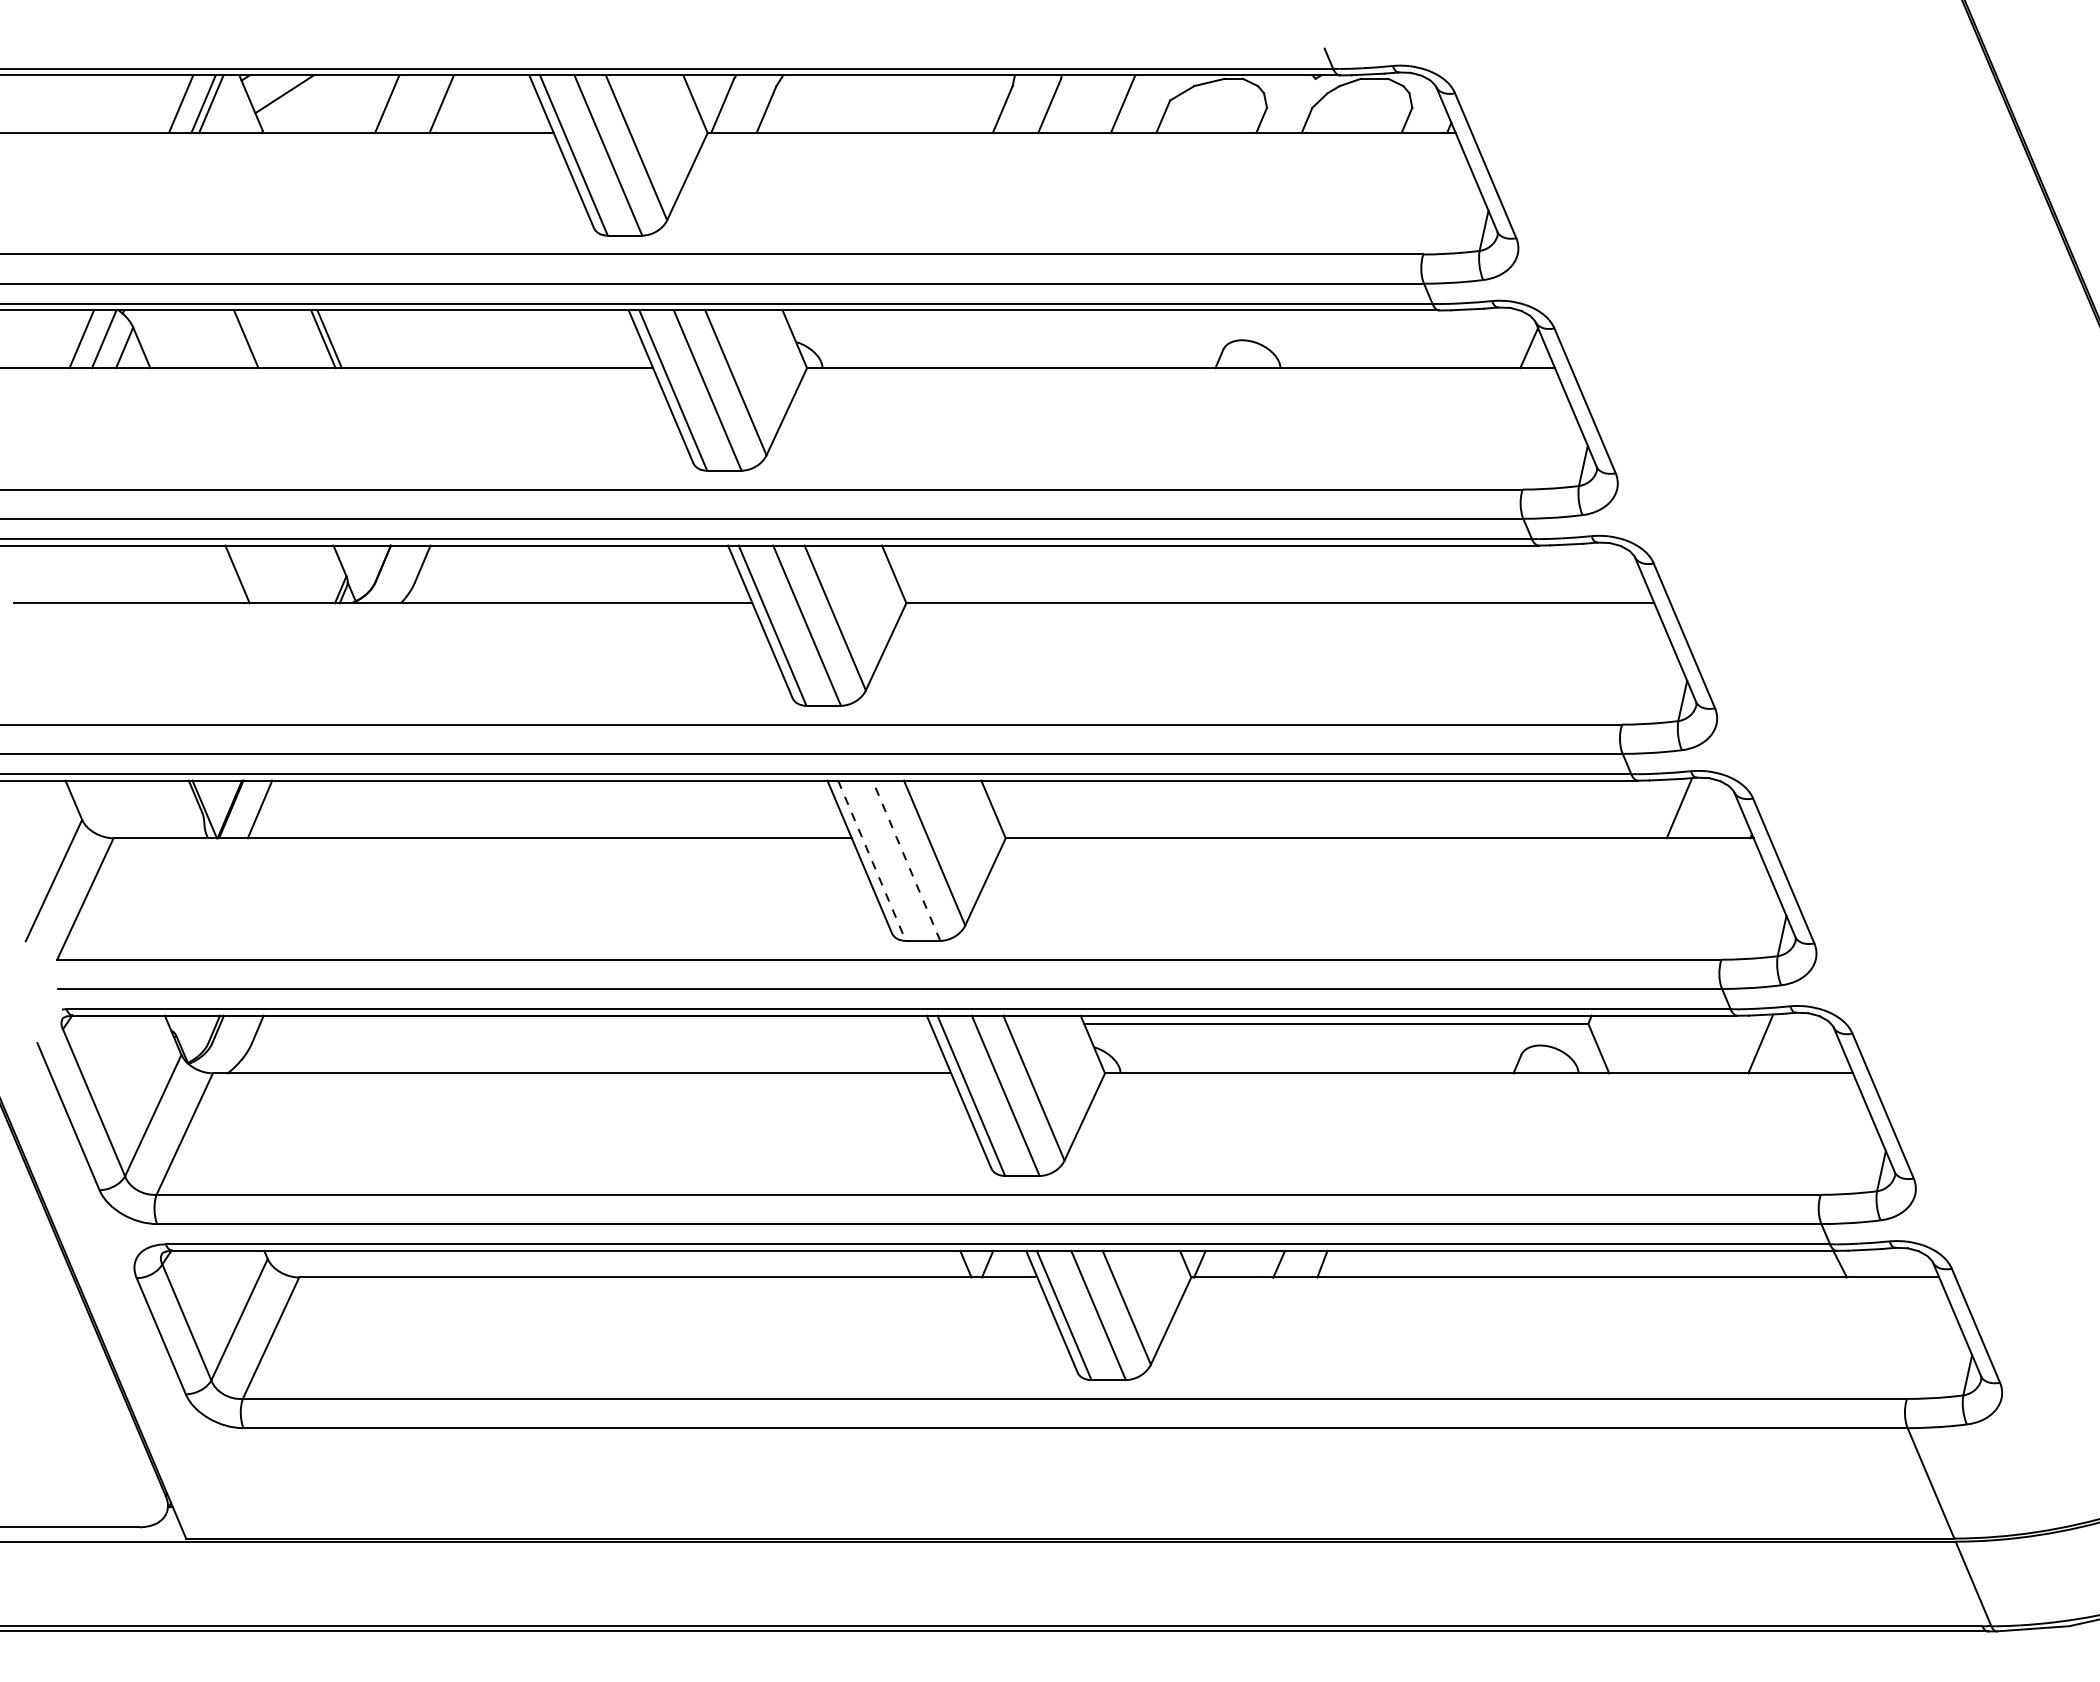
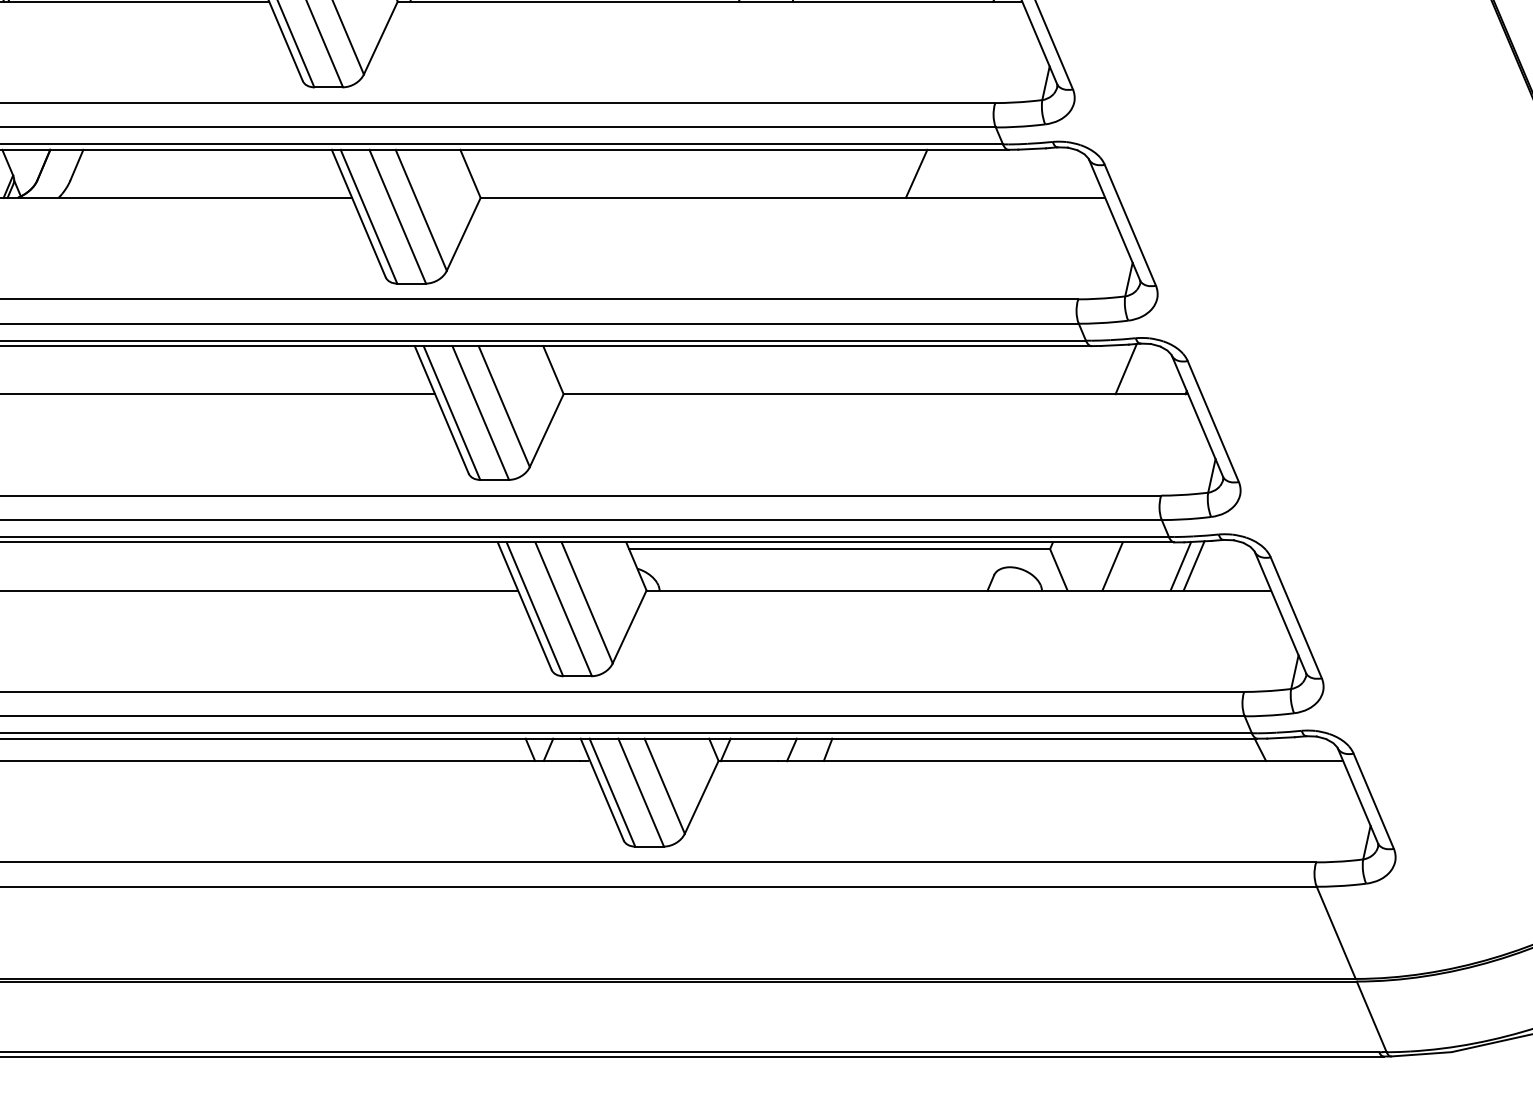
line: (1428, 574) -> (916, 173), added
line: (871, 860) -> (451, 412), dashed -> solid
line: (906, 860) -> (480, 412), dashed -> solid
line: (1663, 1044) -> (1112, 566), added
line: (1744, 1044) -> (1180, 566), added

